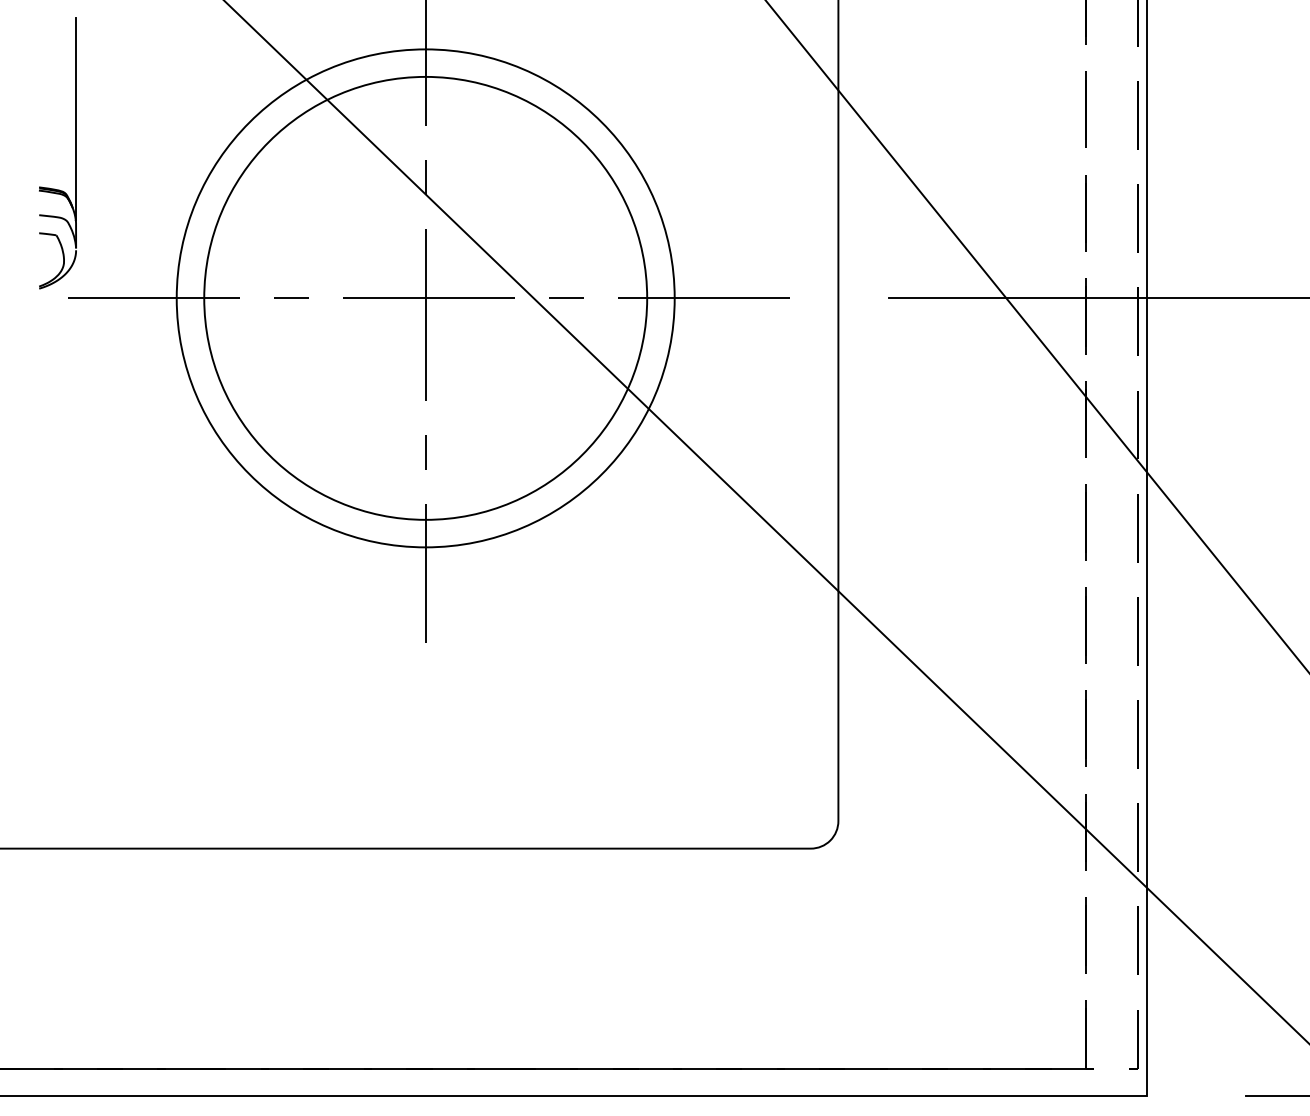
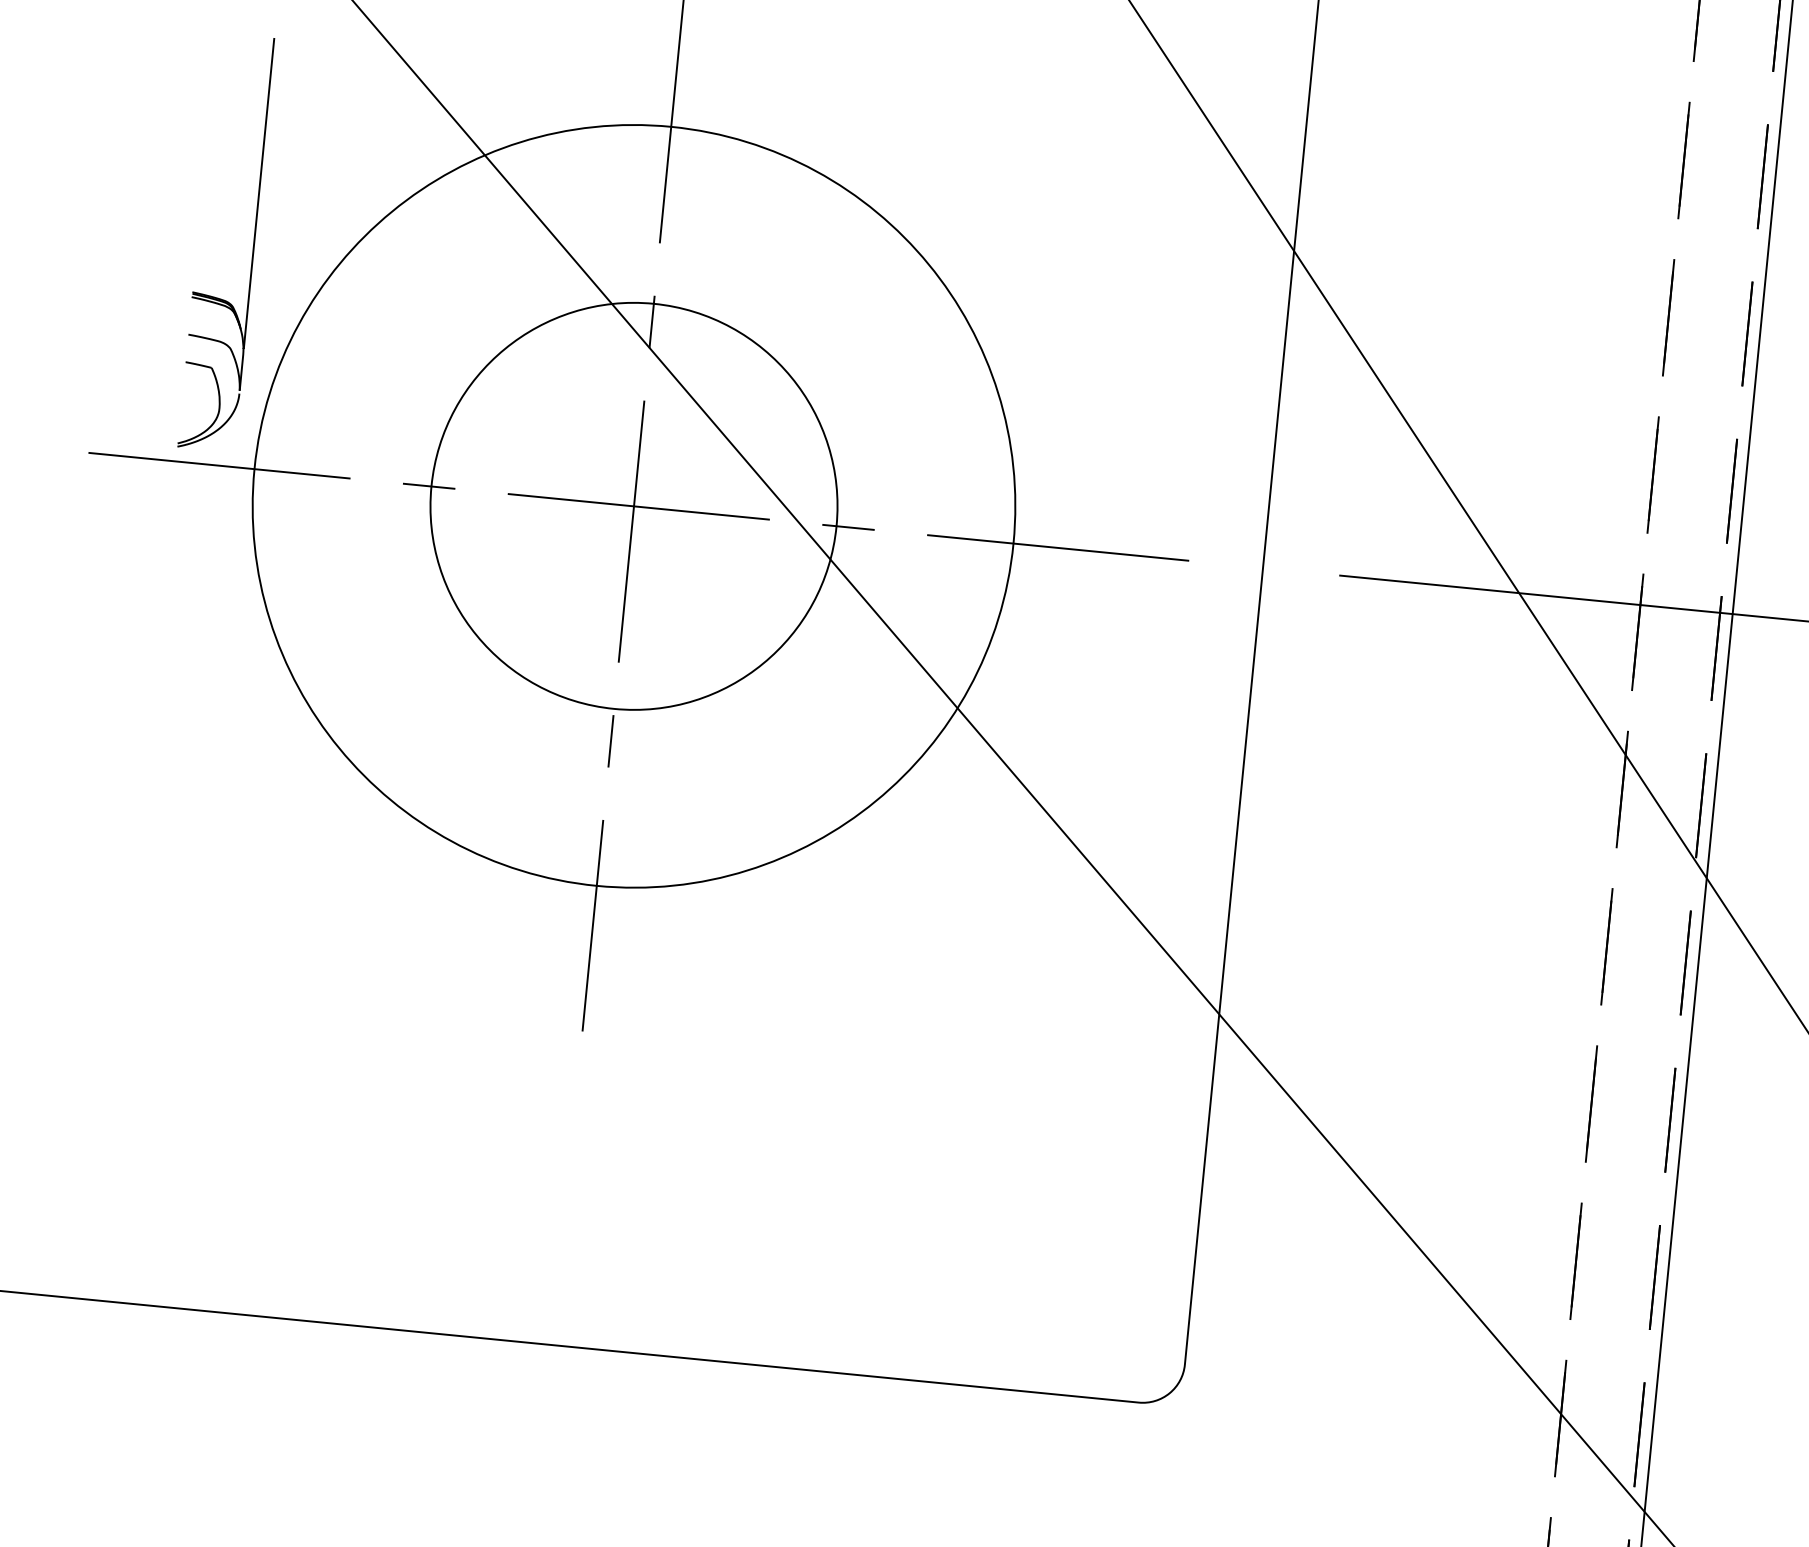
part: (75, 153) -> (252, 246), moved
circle: (425, 297) -> (633, 504), size x0.6

